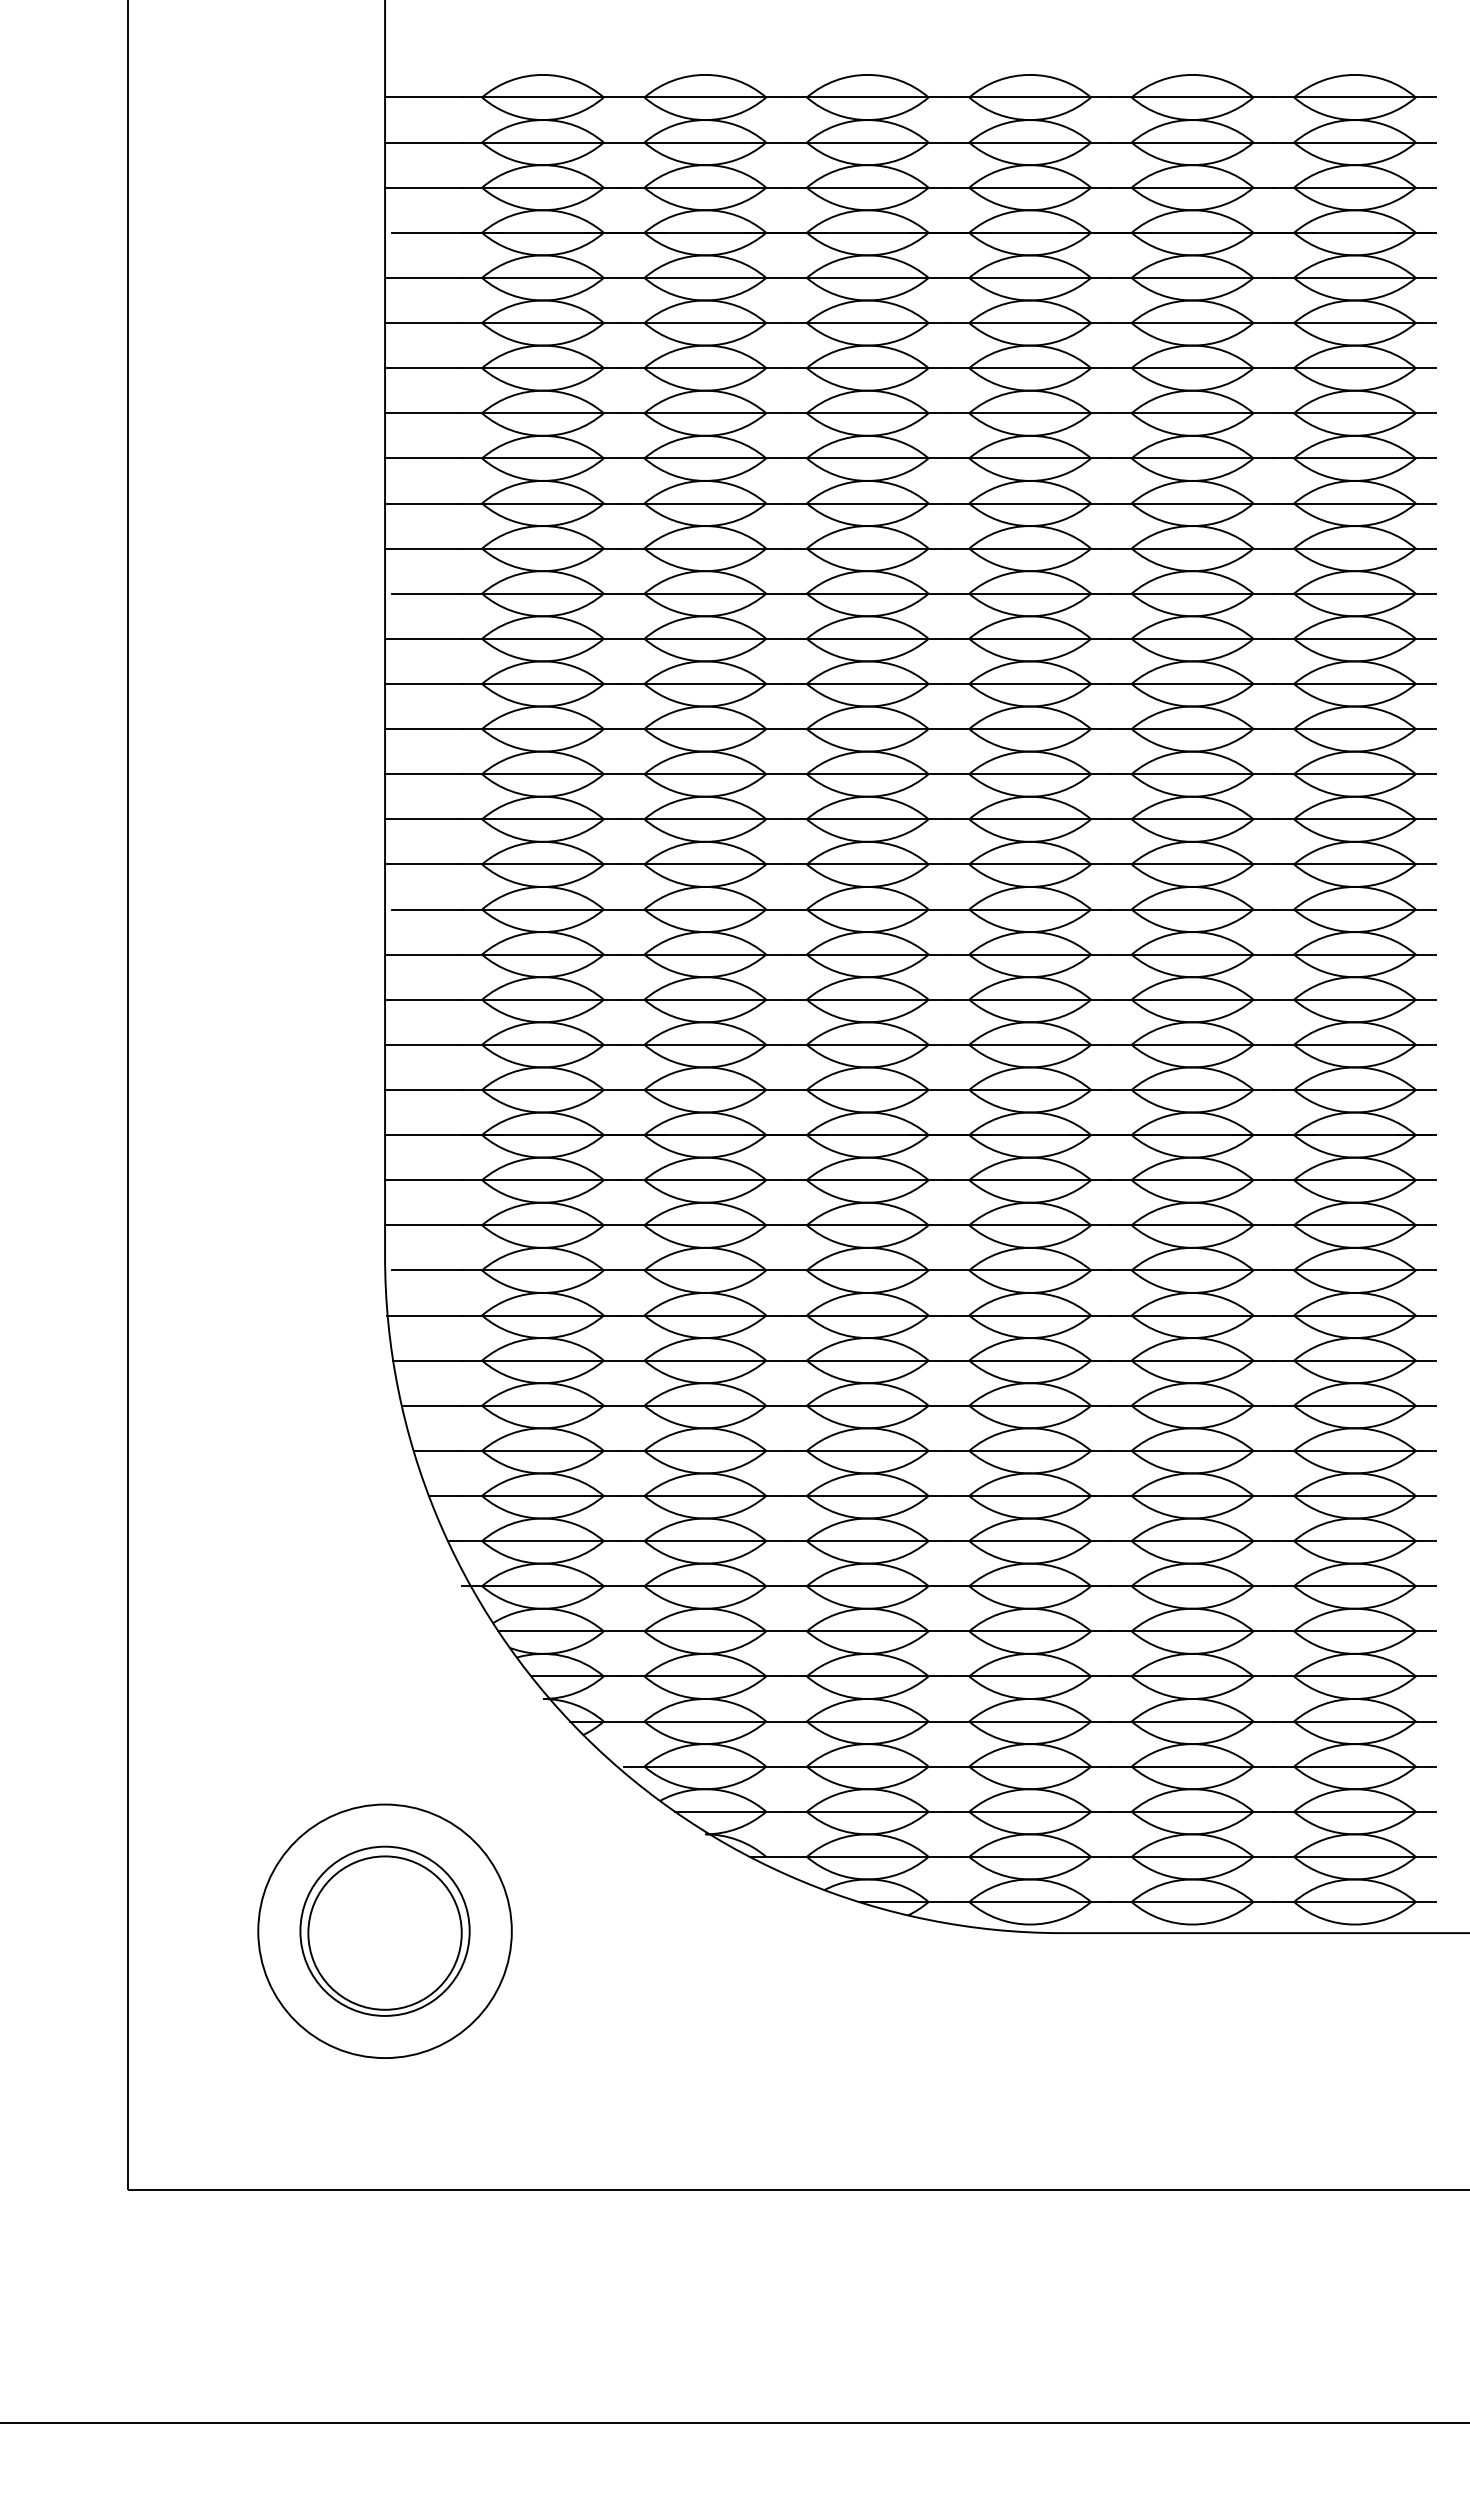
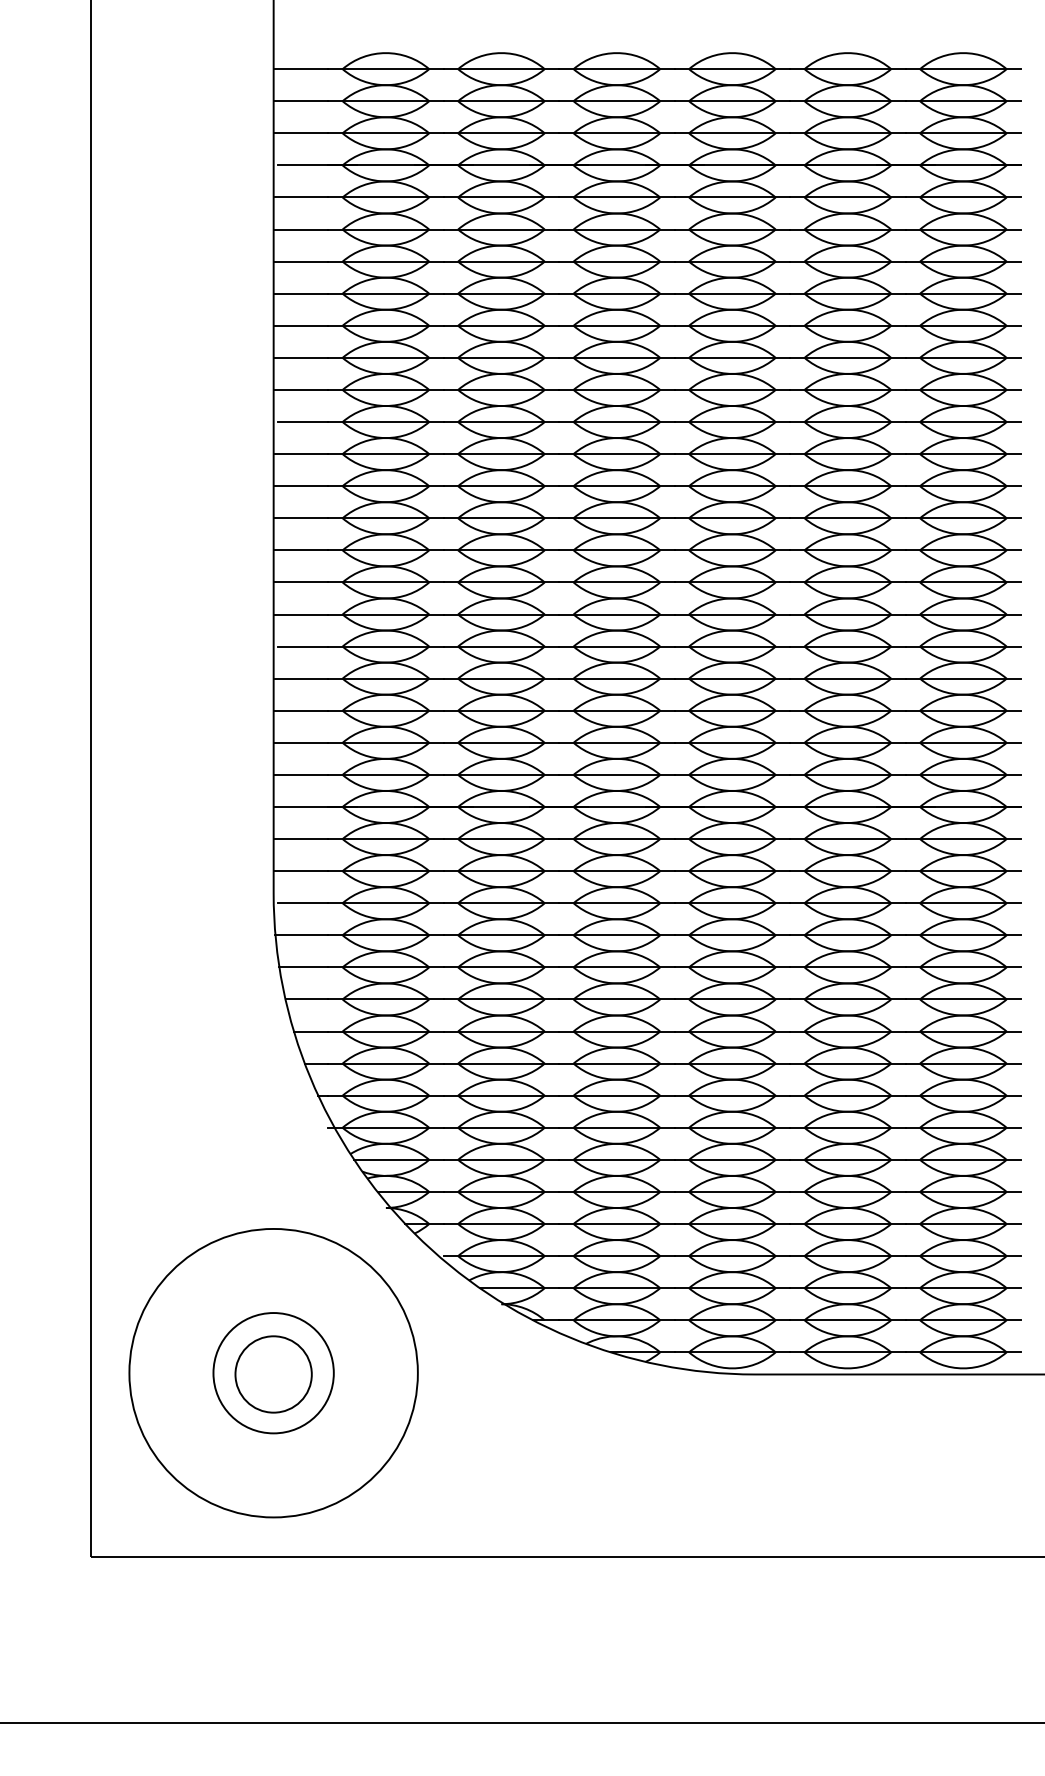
circle: (384, 1931) -> (273, 1373), size x1.6
circle: (384, 1932) -> (273, 1374), size x0.7

